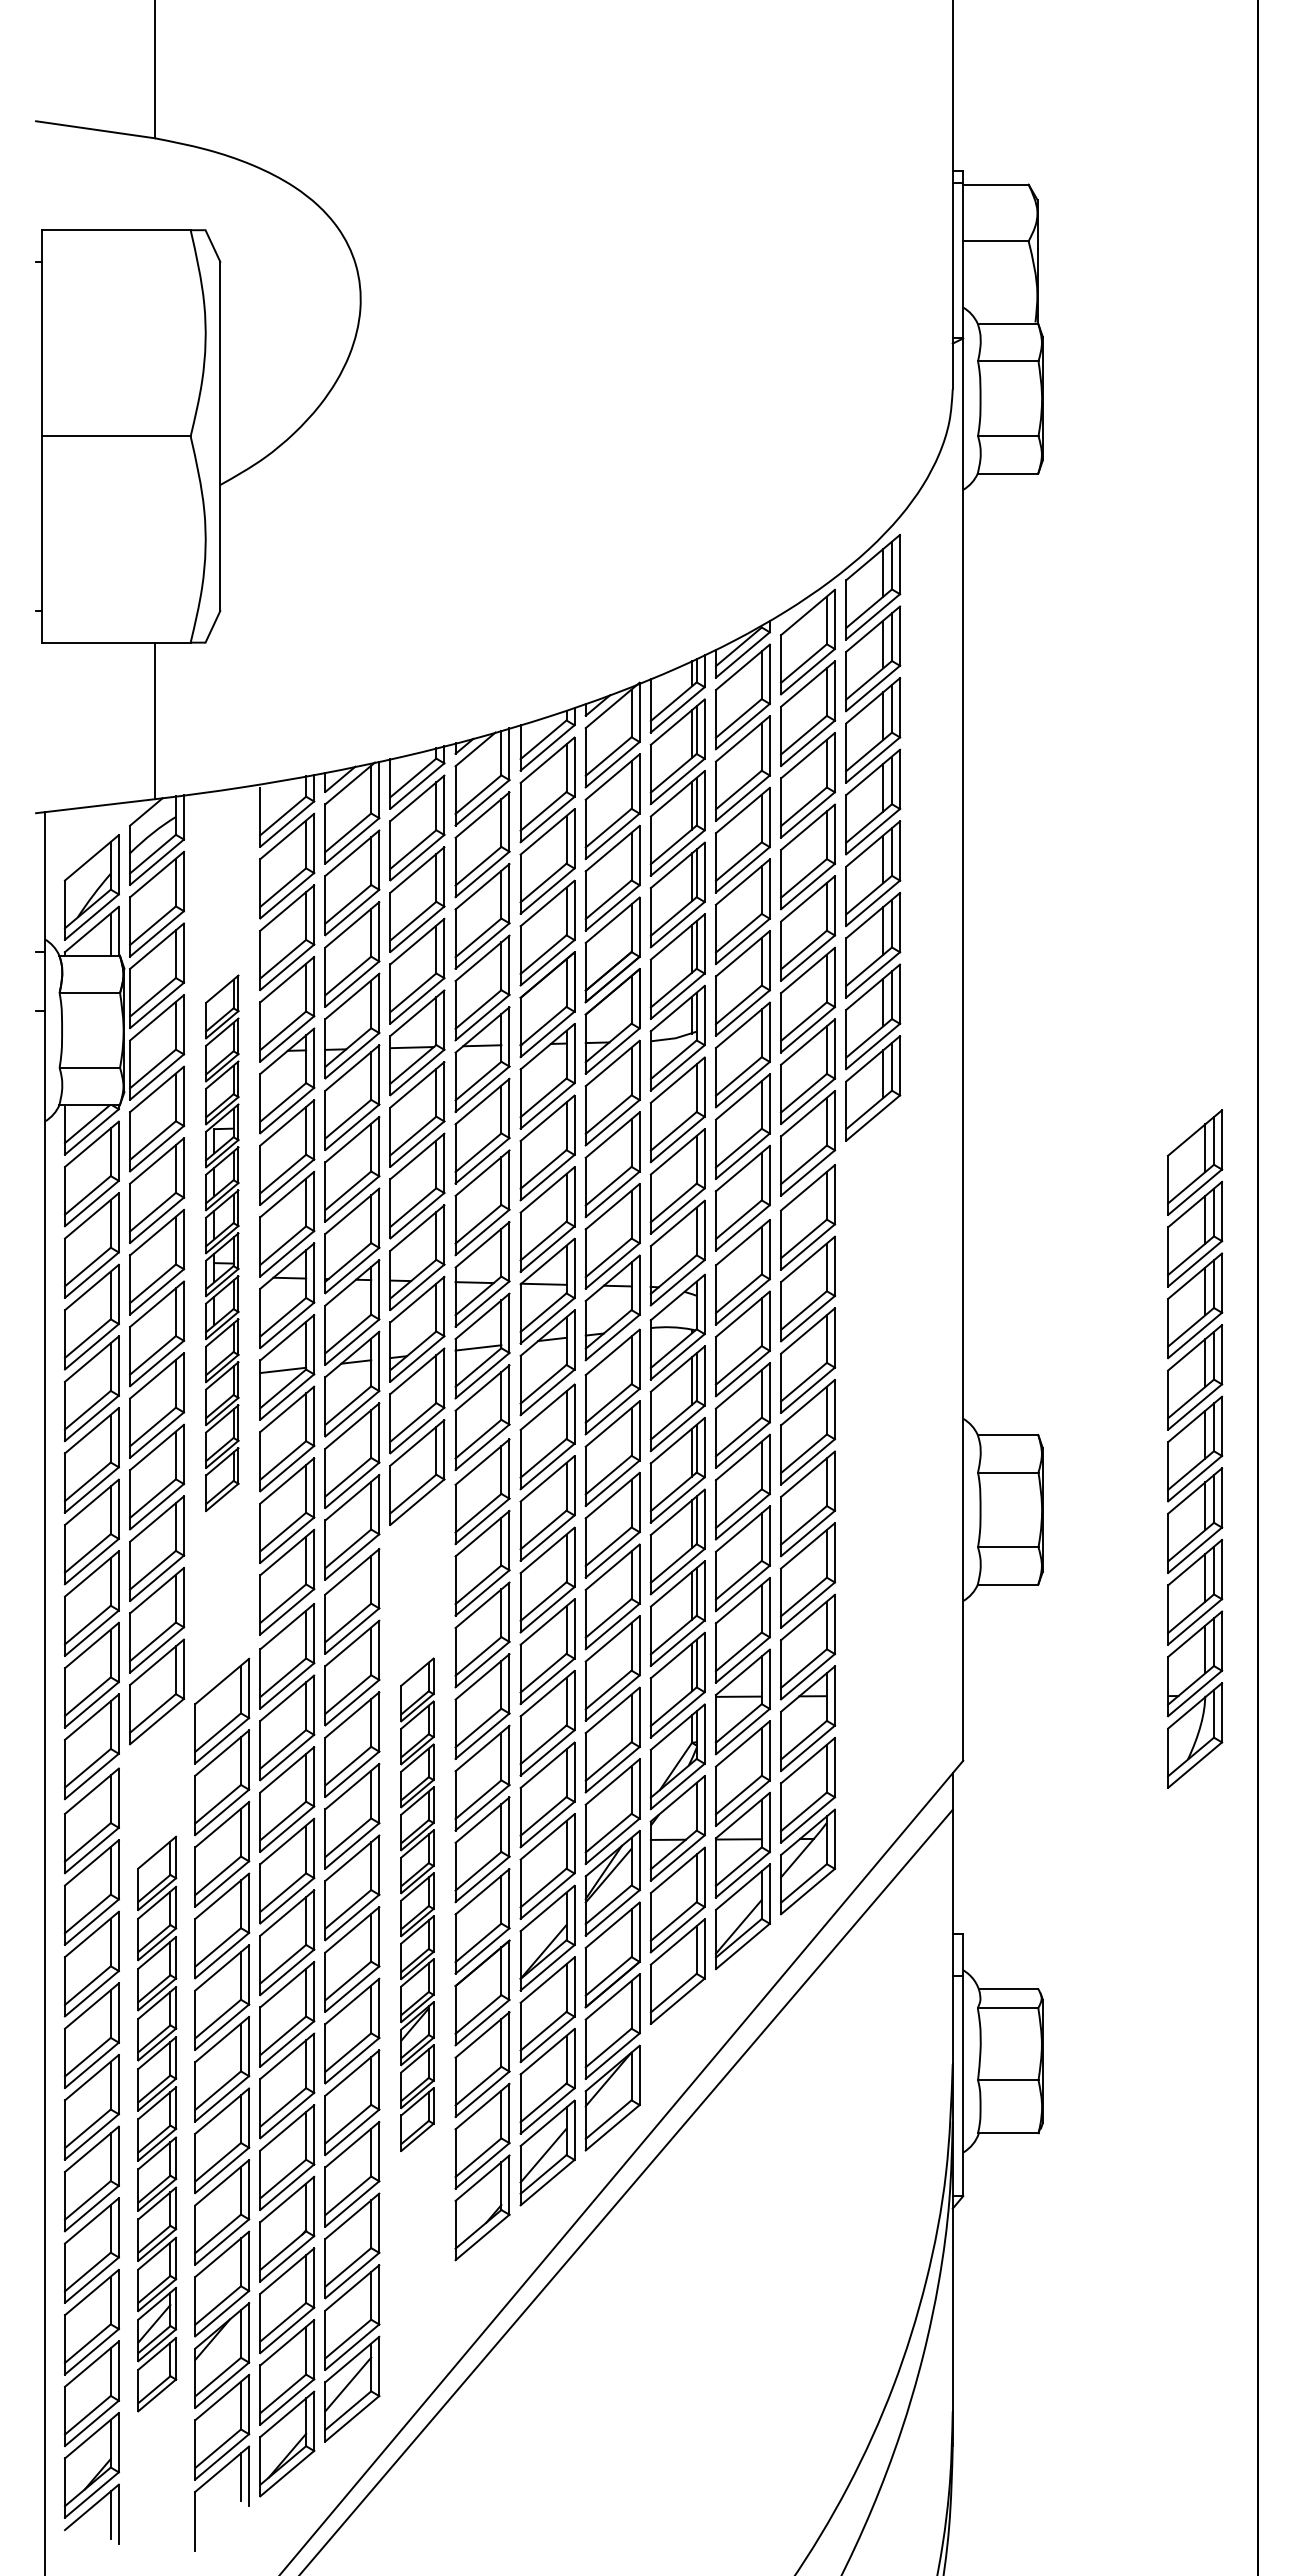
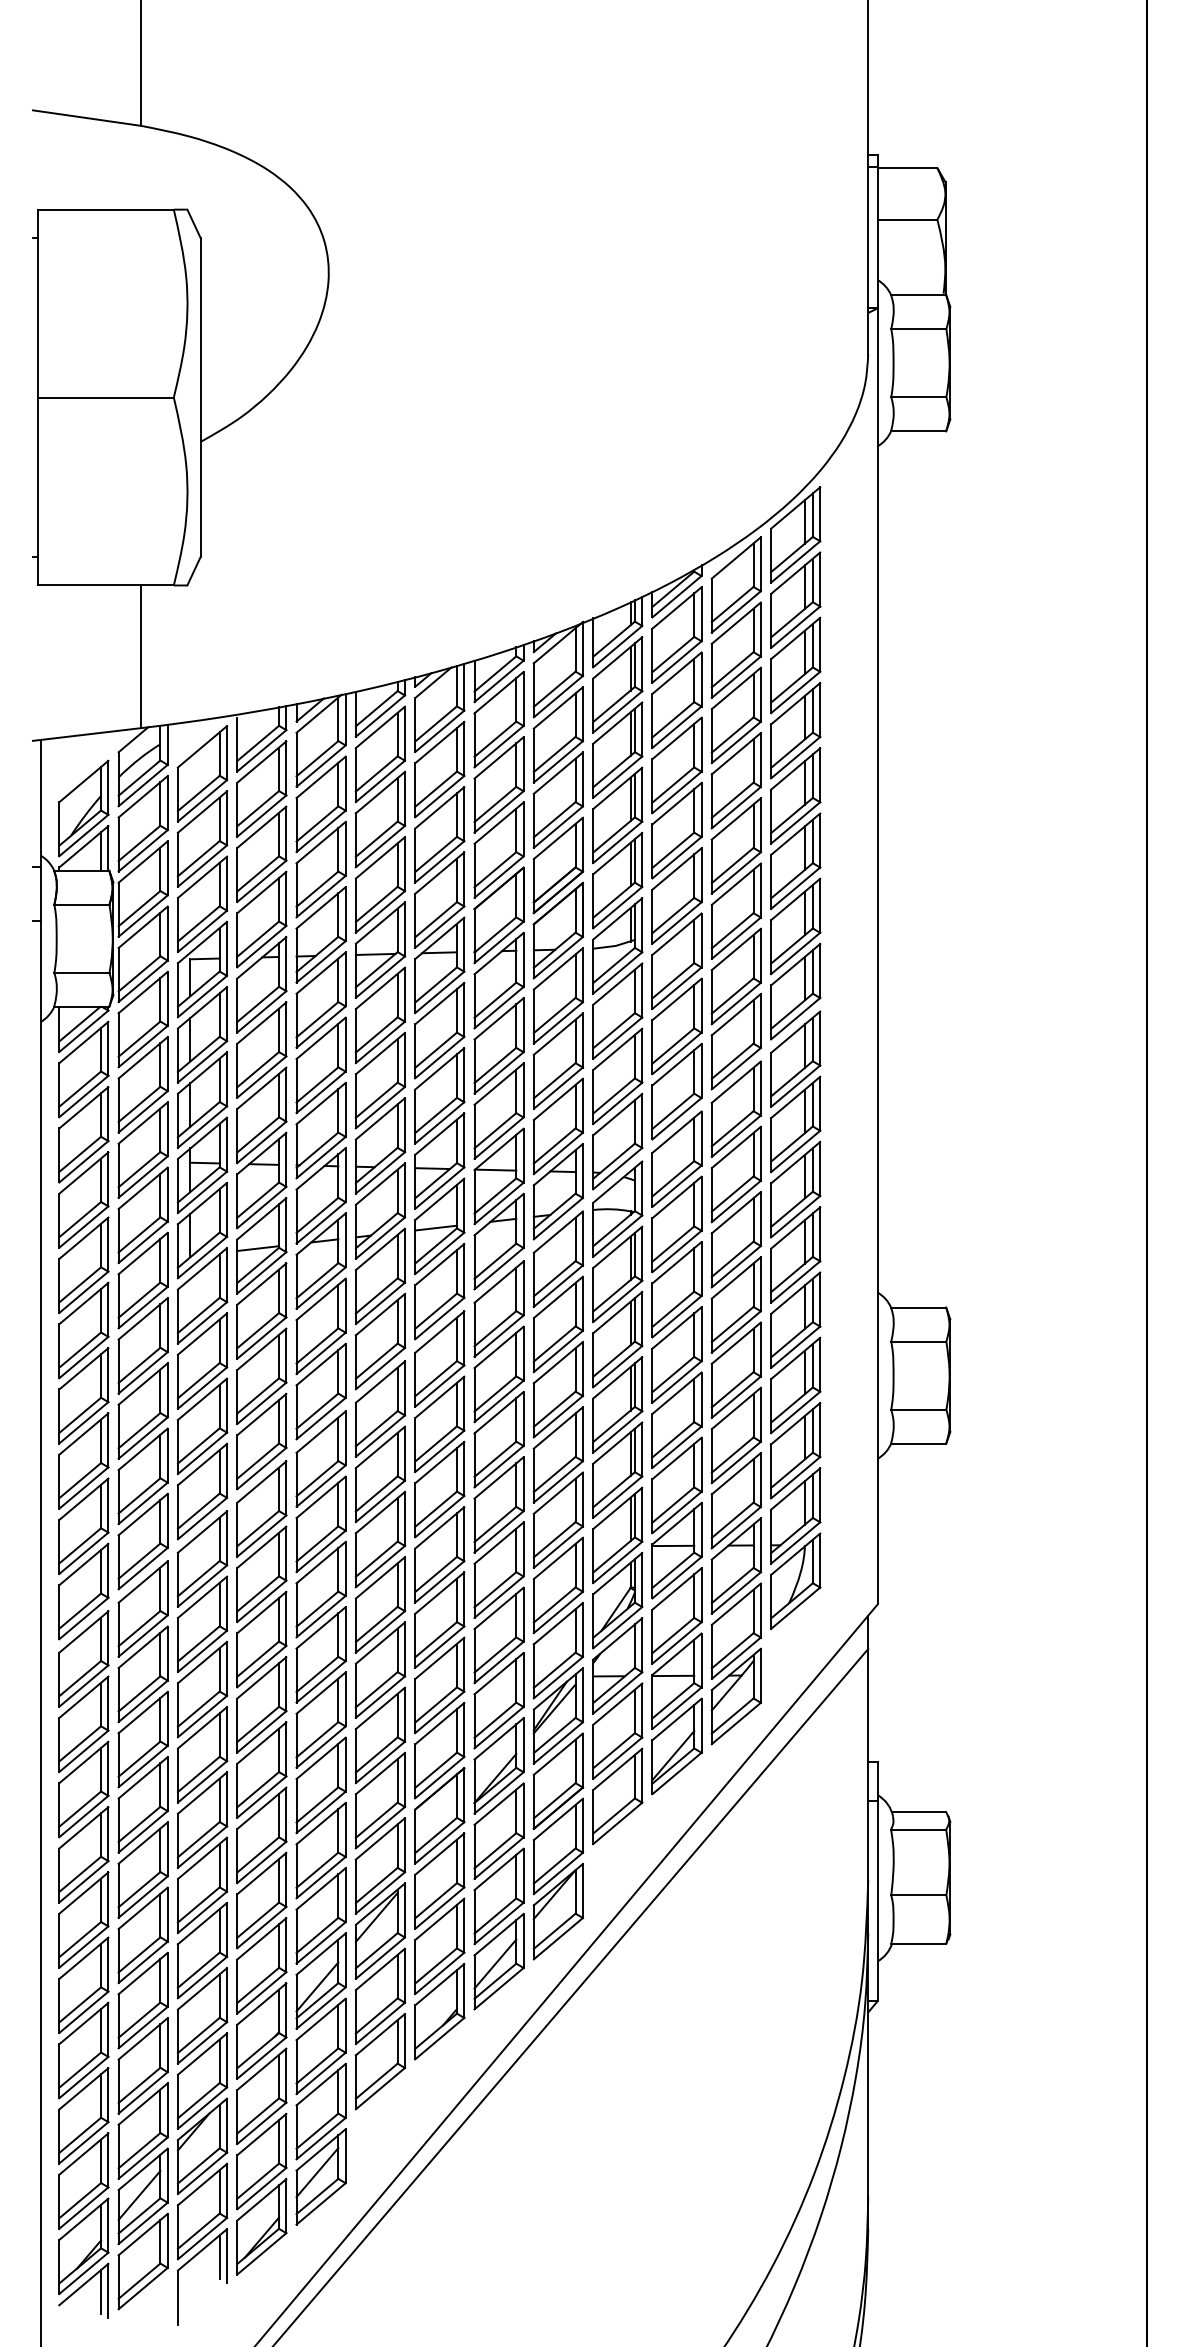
part: (222, 1243) -> (202, 1132), size x1.67
part: (1195, 1448) -> (796, 1319), moved
part: (417, 1904) -> (380, 1735), size x1.67
part: (157, 2123) -> (143, 1934), size x1.43
line: (348, 2180) -> (317, 1986), added

